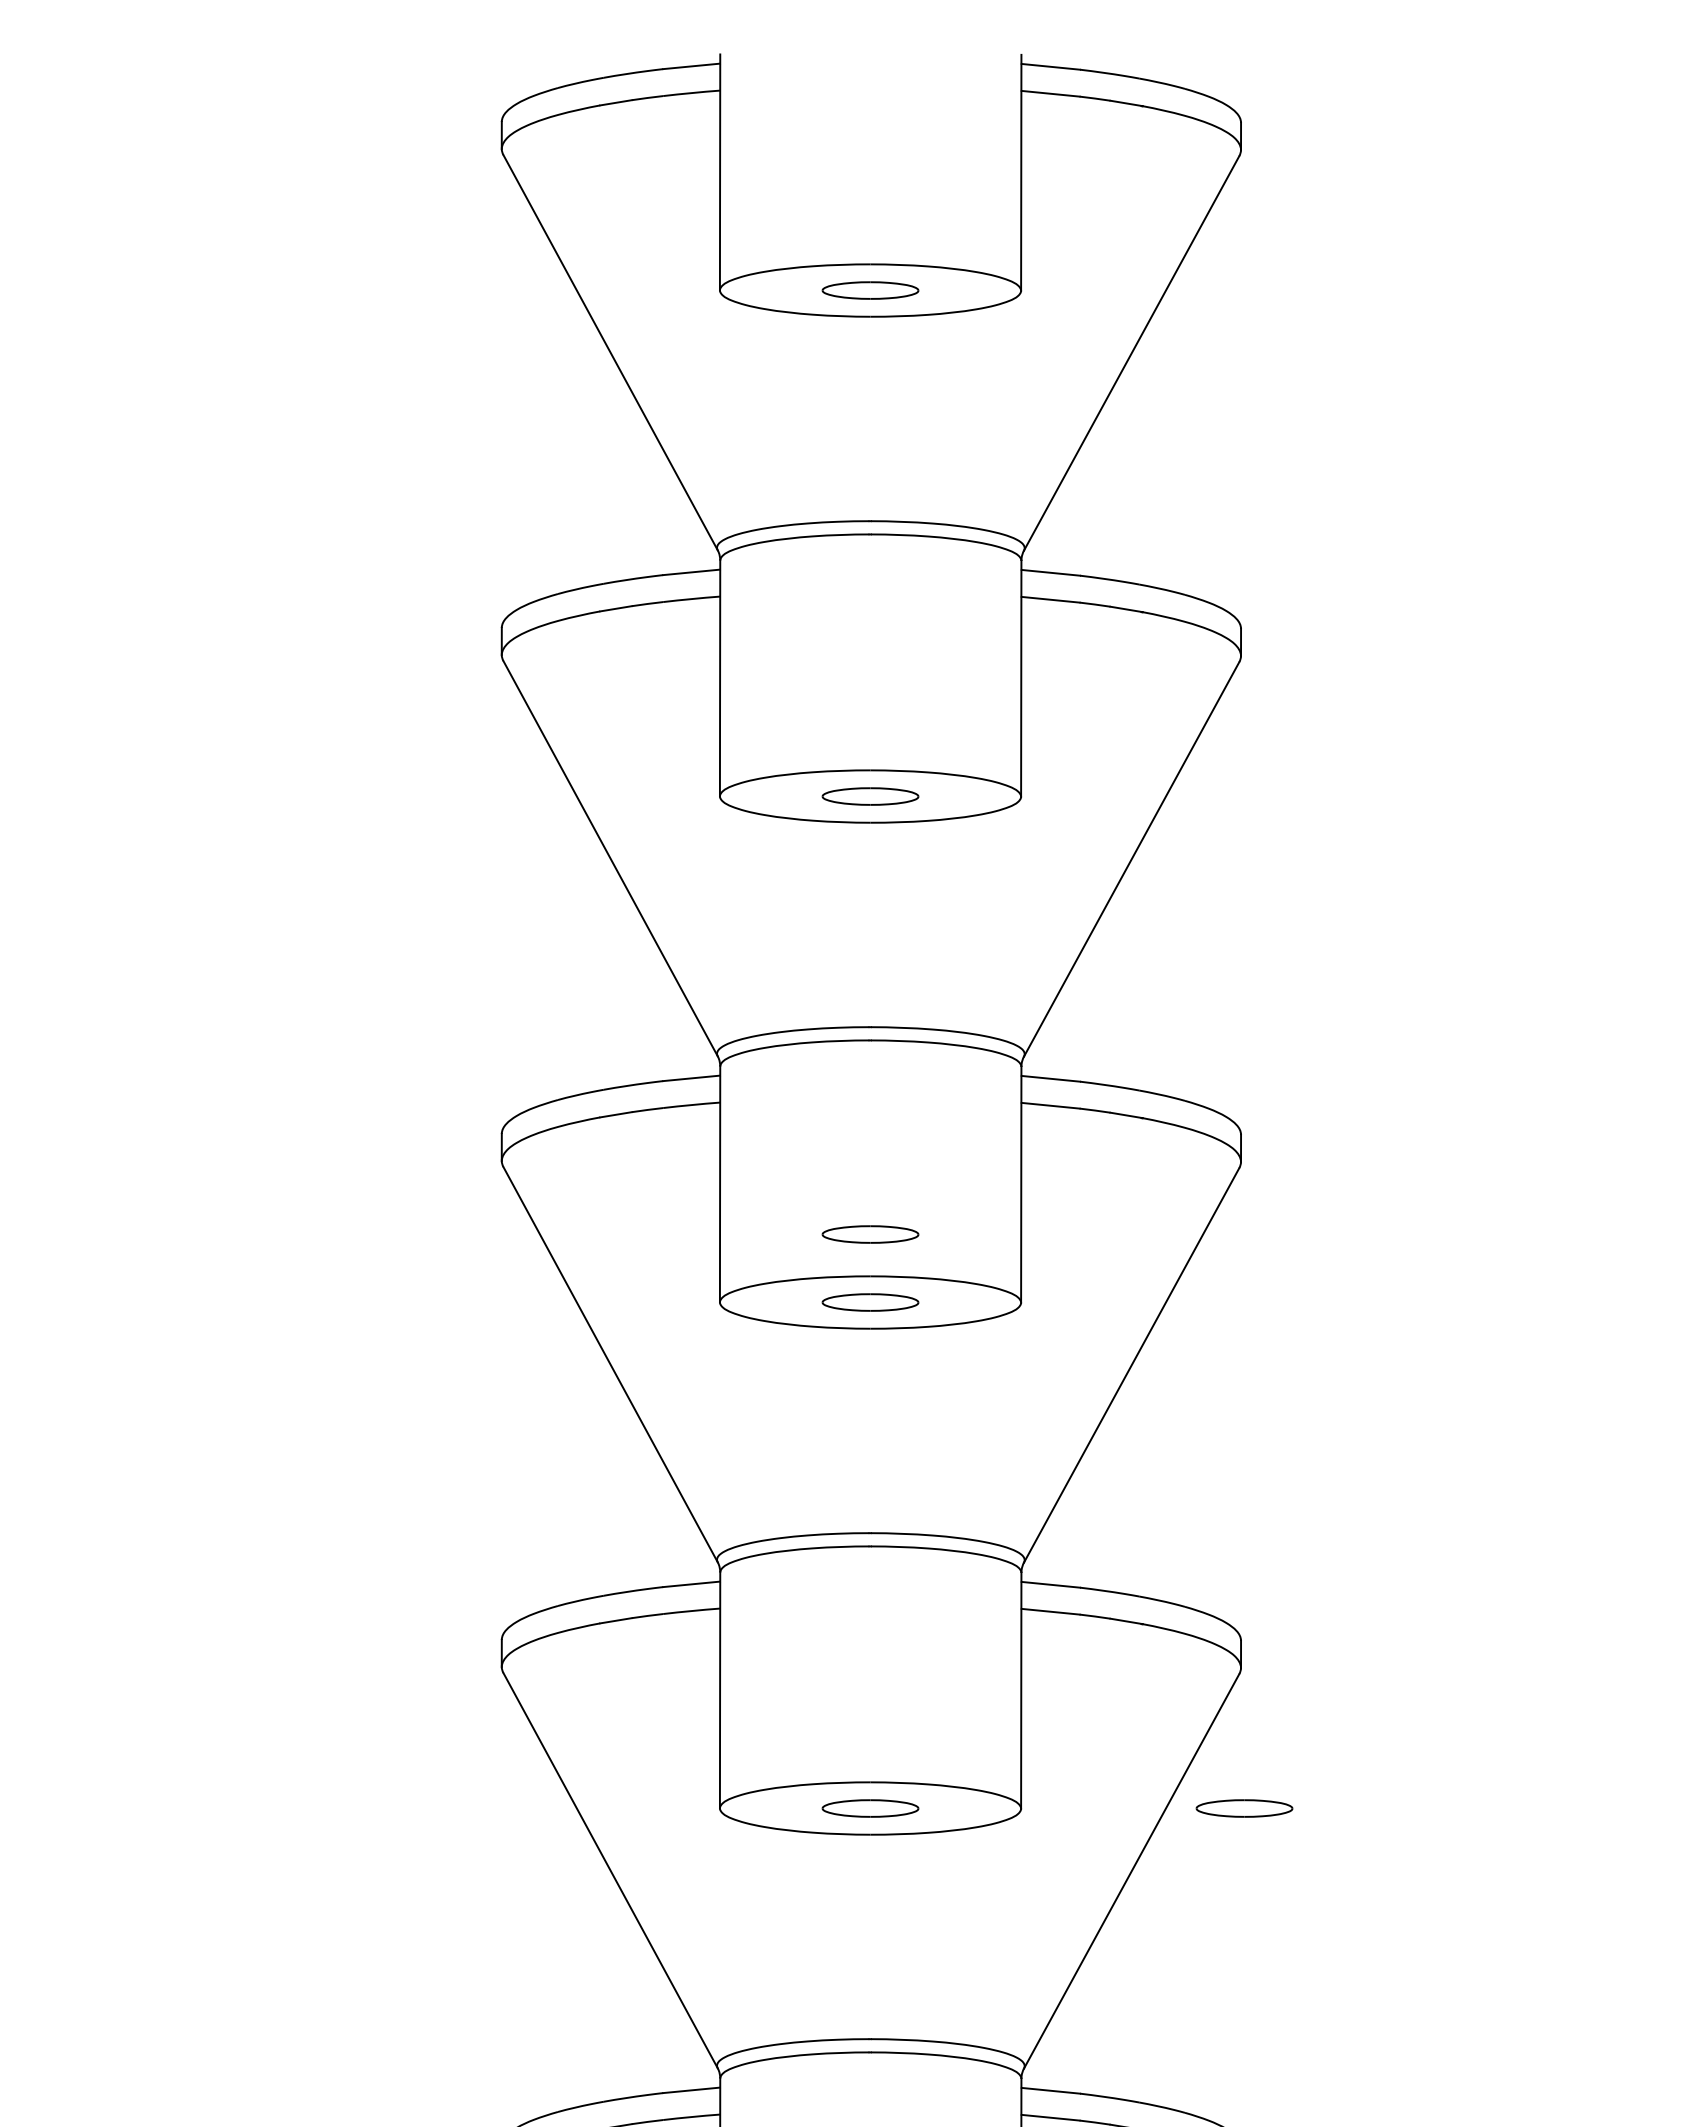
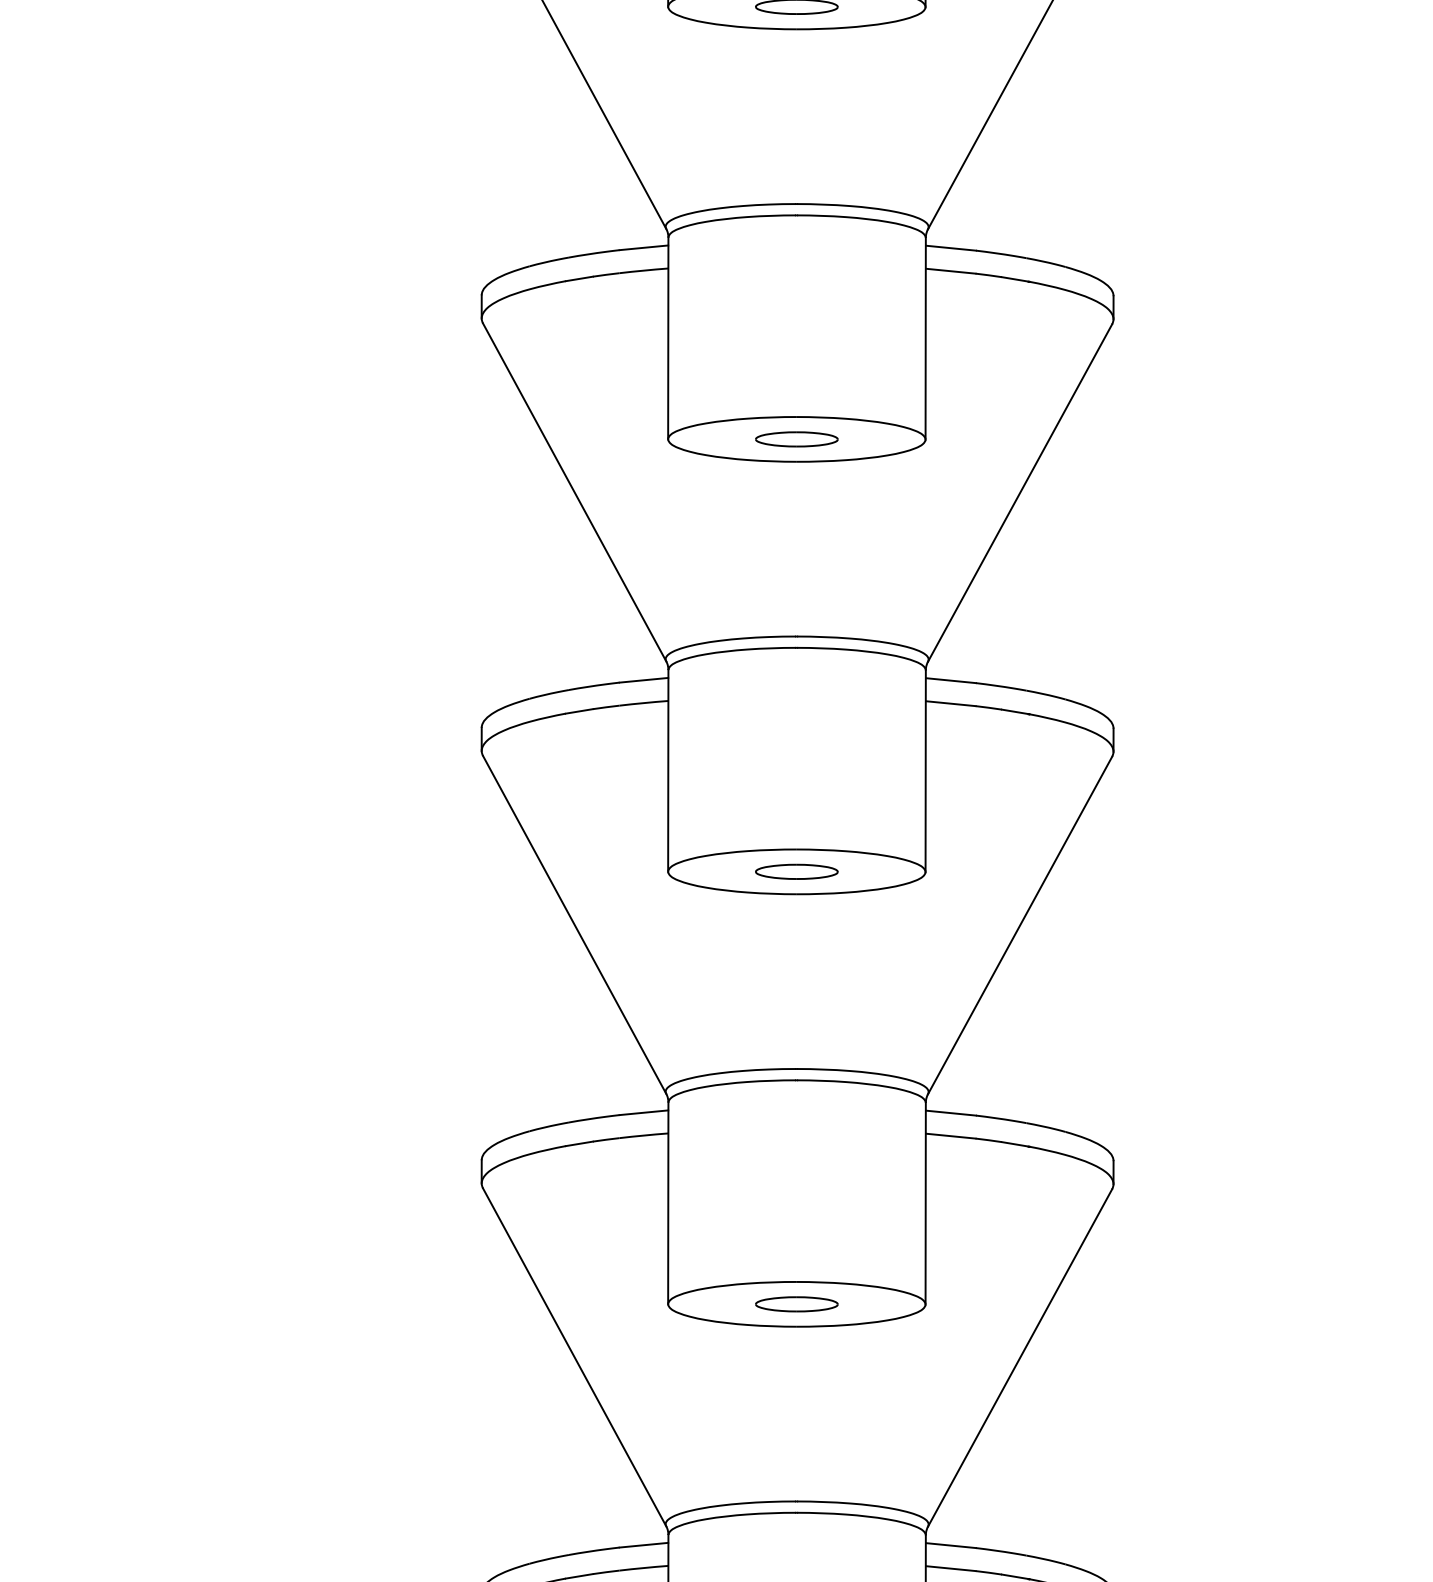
part: (870, 1234) -> (796, 813), removed
part: (1244, 1808) -> (1116, 1304), removed

